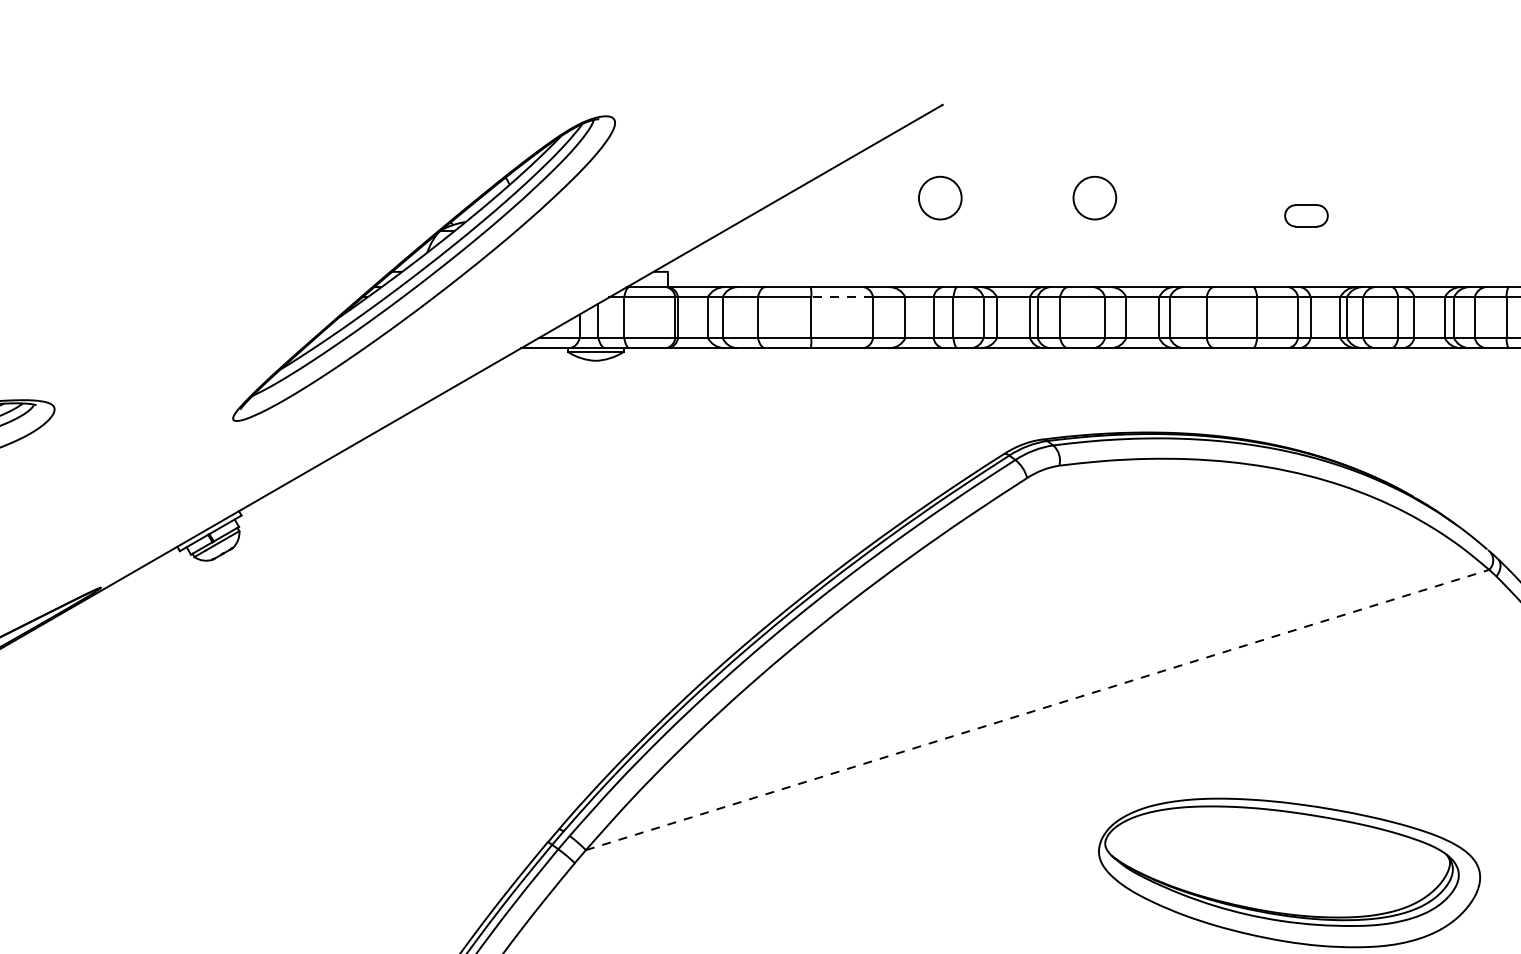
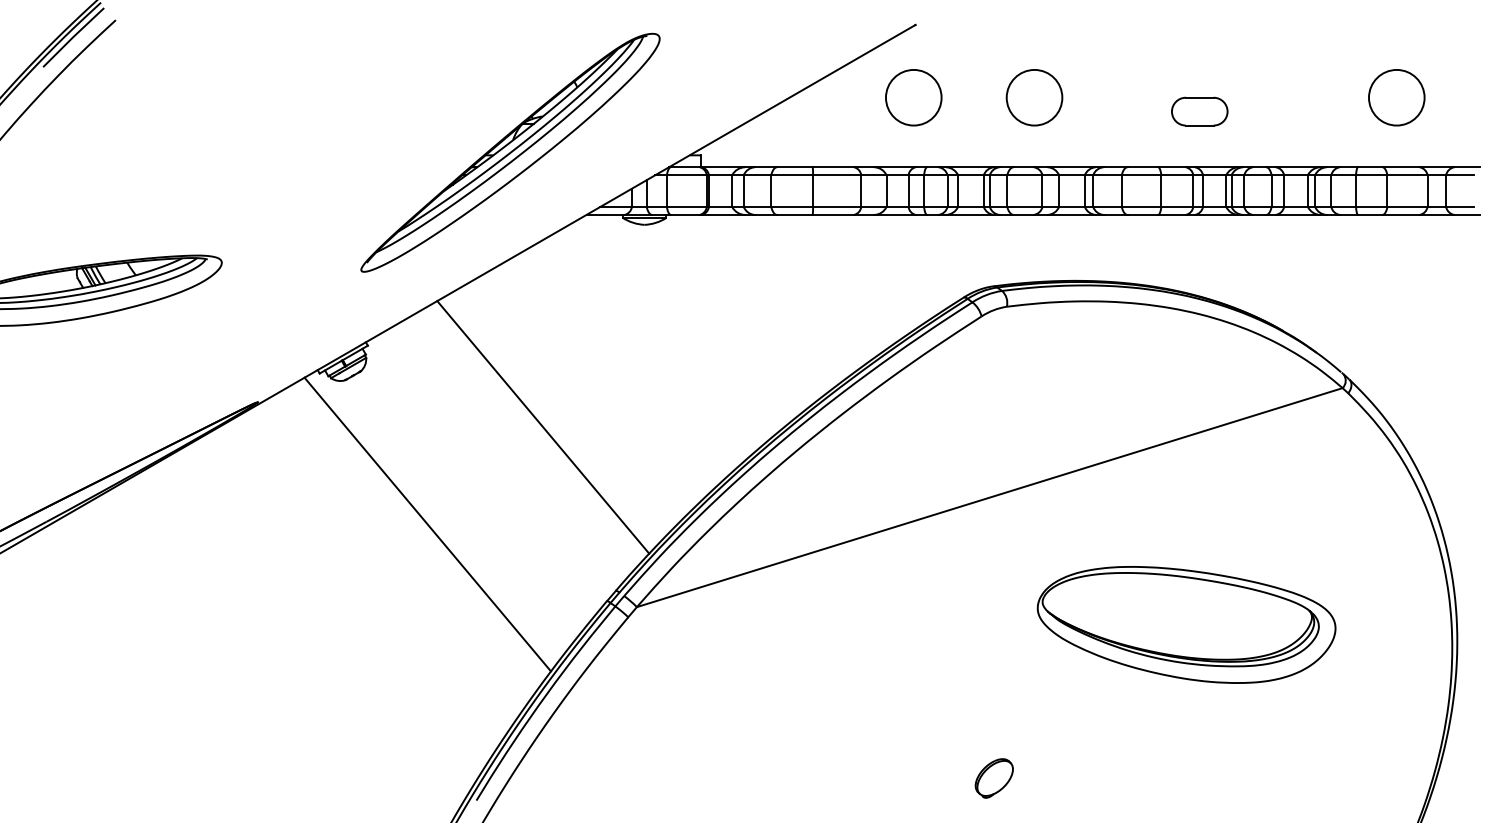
circle: (939, 197) -> (913, 97), size x1.67
circle: (1094, 197) -> (1034, 97), size x1.67
part: (1306, 215) -> (1199, 111), size x1.67
line: (841, 297) -> (836, 175), dashed -> solid
line: (466, 620) -> (543, 427), added
line: (1038, 709) -> (990, 497), dashed -> solid
line: (317, 744) -> (427, 524), added

